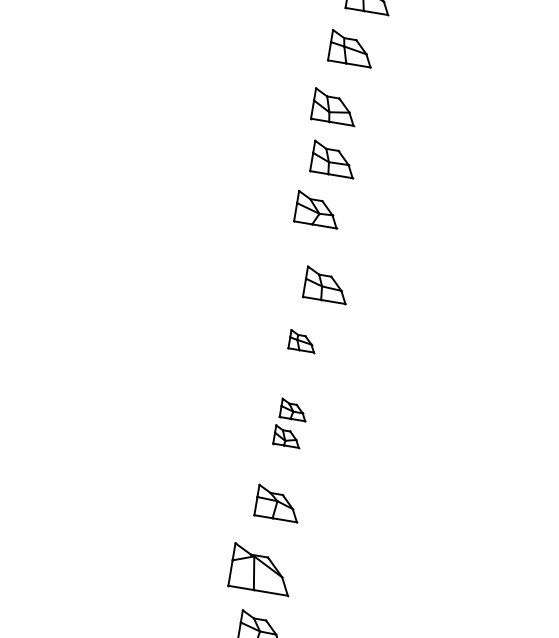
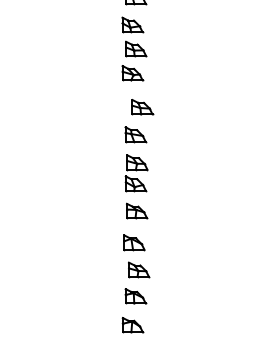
part: (302, 340) -> (135, 134), size x1.67
part: (290, 423) -> (136, 173), size x1.67
part: (261, 569) -> (134, 242), size x0.71

